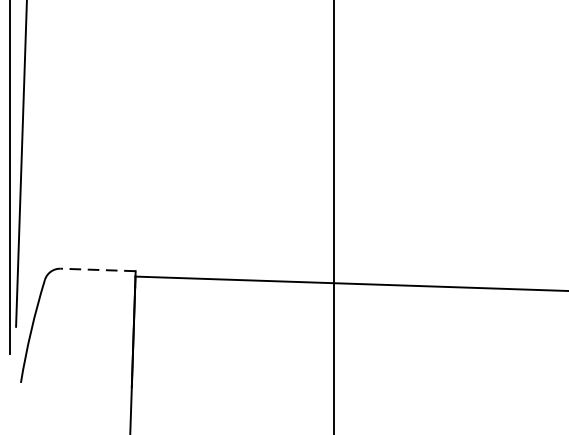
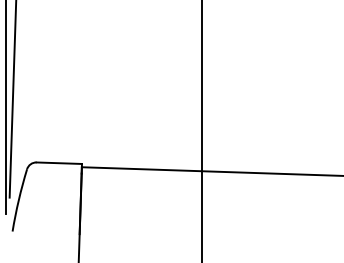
line: (98, 270) -> (59, 163), dashed -> solid

